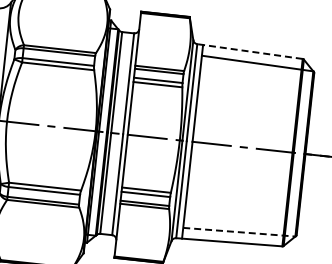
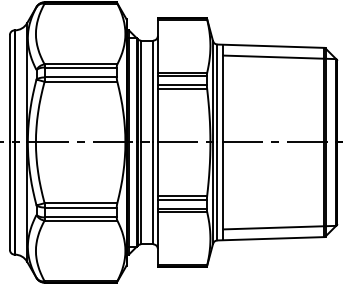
line: (249, 51) -> (270, 46), dashed -> solid
line: (240, 232) -> (280, 227), dashed -> solid

